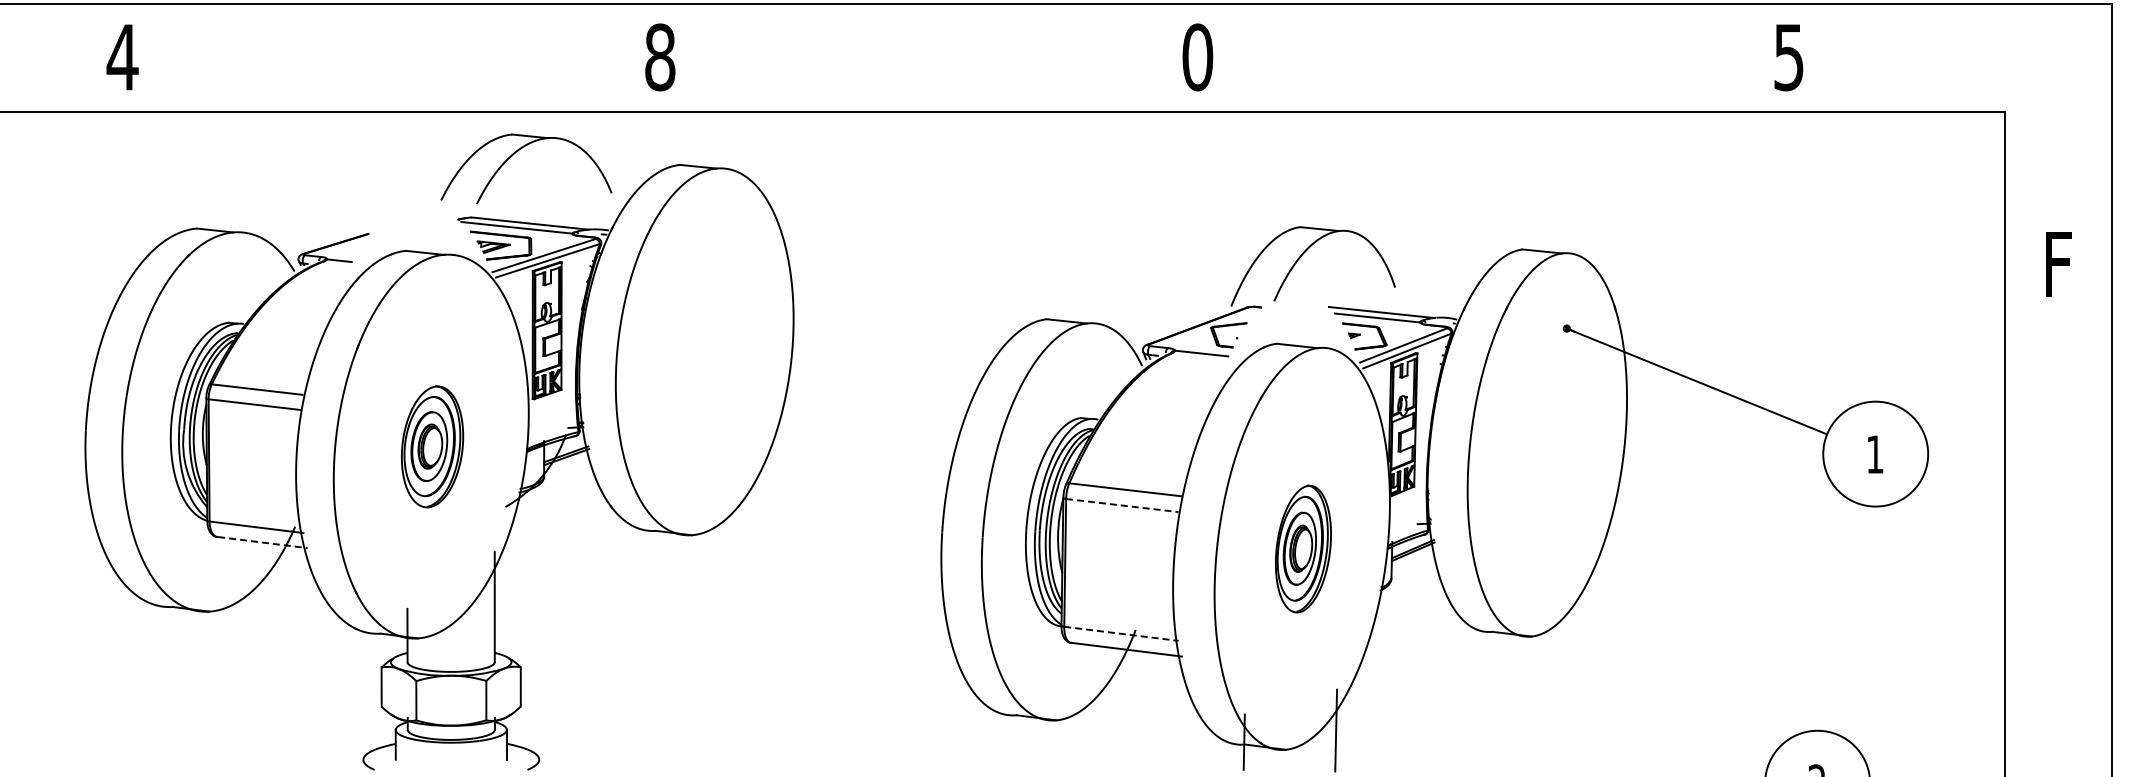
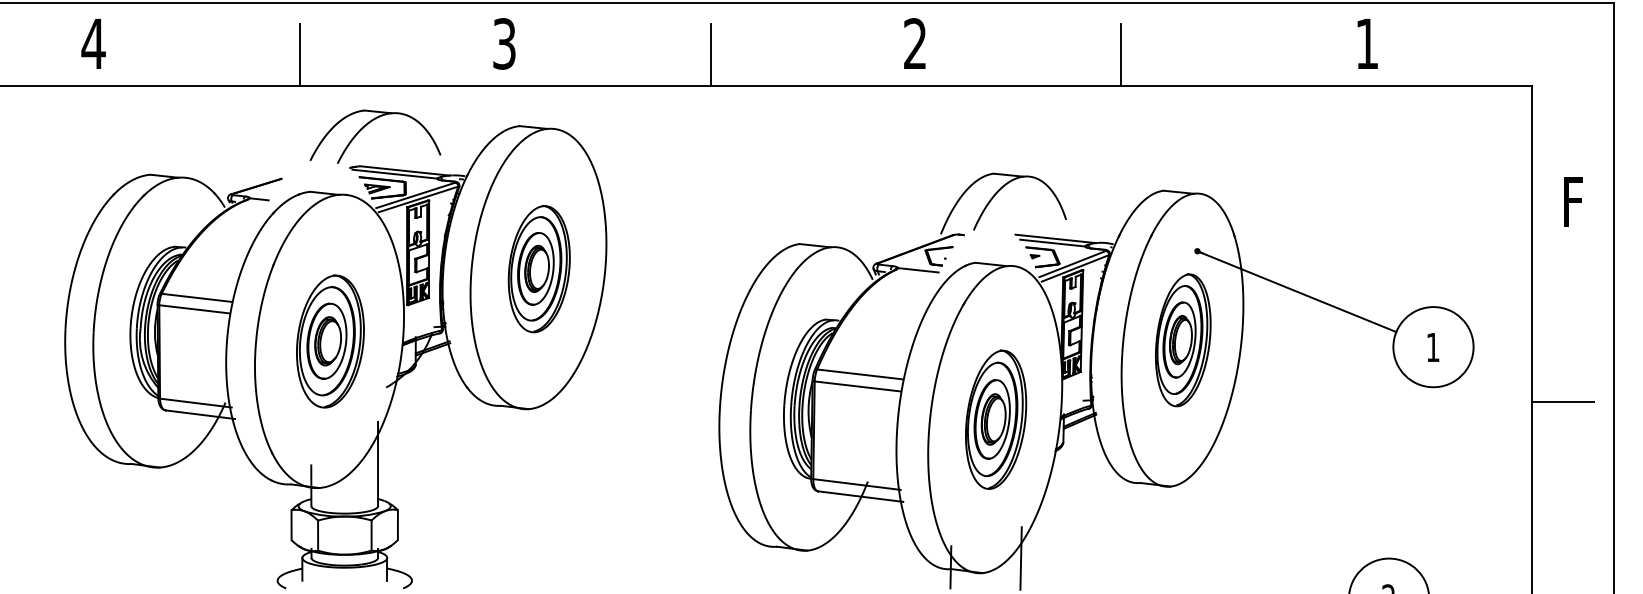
text: (660, 57) -> (504, 44), 8 -> 3
text: (1197, 57) -> (915, 44), 0 -> 2
text: (1788, 57) -> (1366, 44), 5 -> 1
line: (392, 71) -> (299, 54), added
line: (929, 71) -> (710, 54), added
line: (1467, 71) -> (1121, 54), added
part: (513, 155) -> (365, 126), moved
part: (705, 351) -> (539, 268), added
part: (1548, 444) -> (1183, 339), added
part: (432, 446) -> (330, 341), size x1.43
line: (1122, 505) -> (857, 386), dashed -> solid
line: (2044, 525) -> (1562, 401), added
line: (263, 542) -> (201, 414), dashed -> solid
part: (1303, 548) -> (996, 419), size x1.43
line: (1121, 633) -> (857, 484), dashed -> solid

